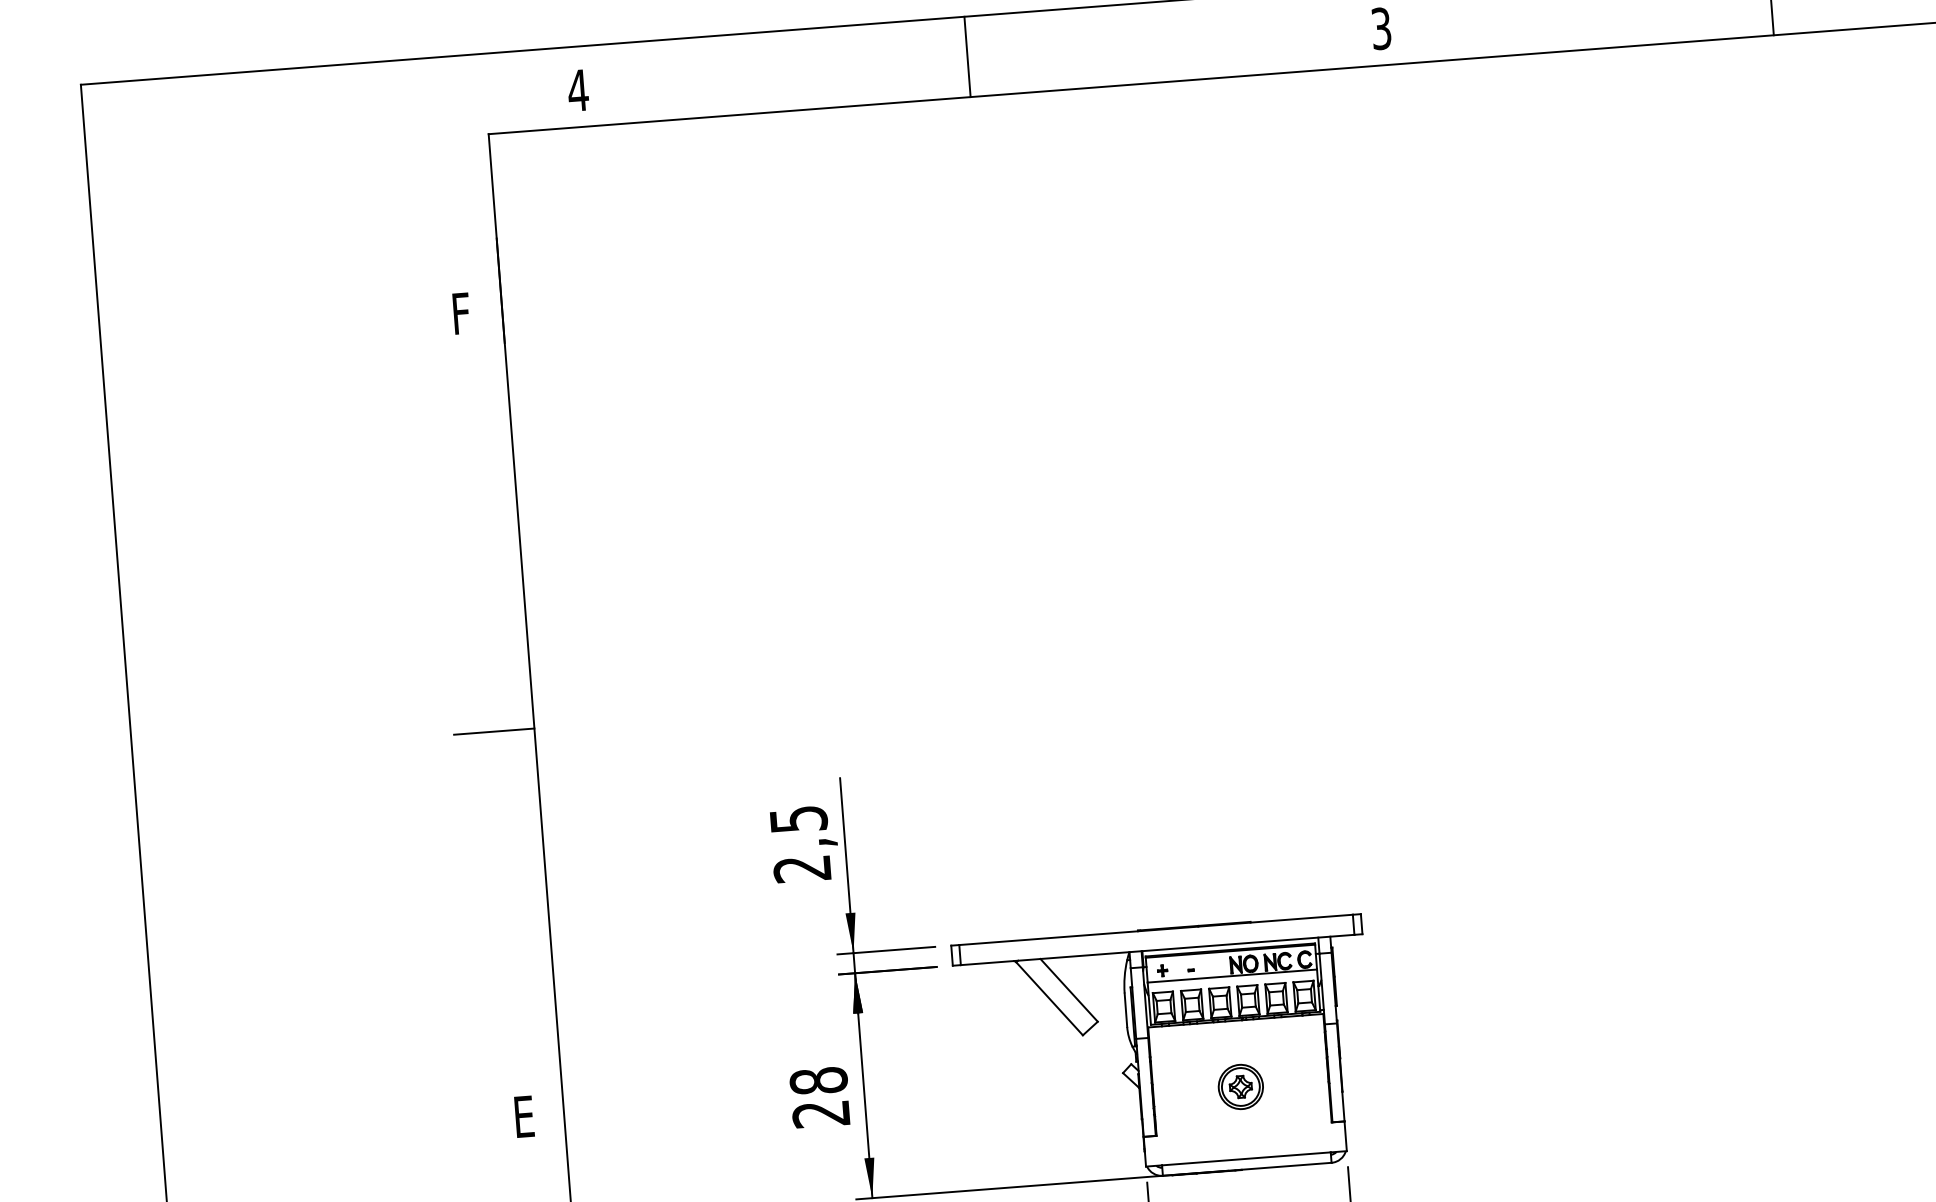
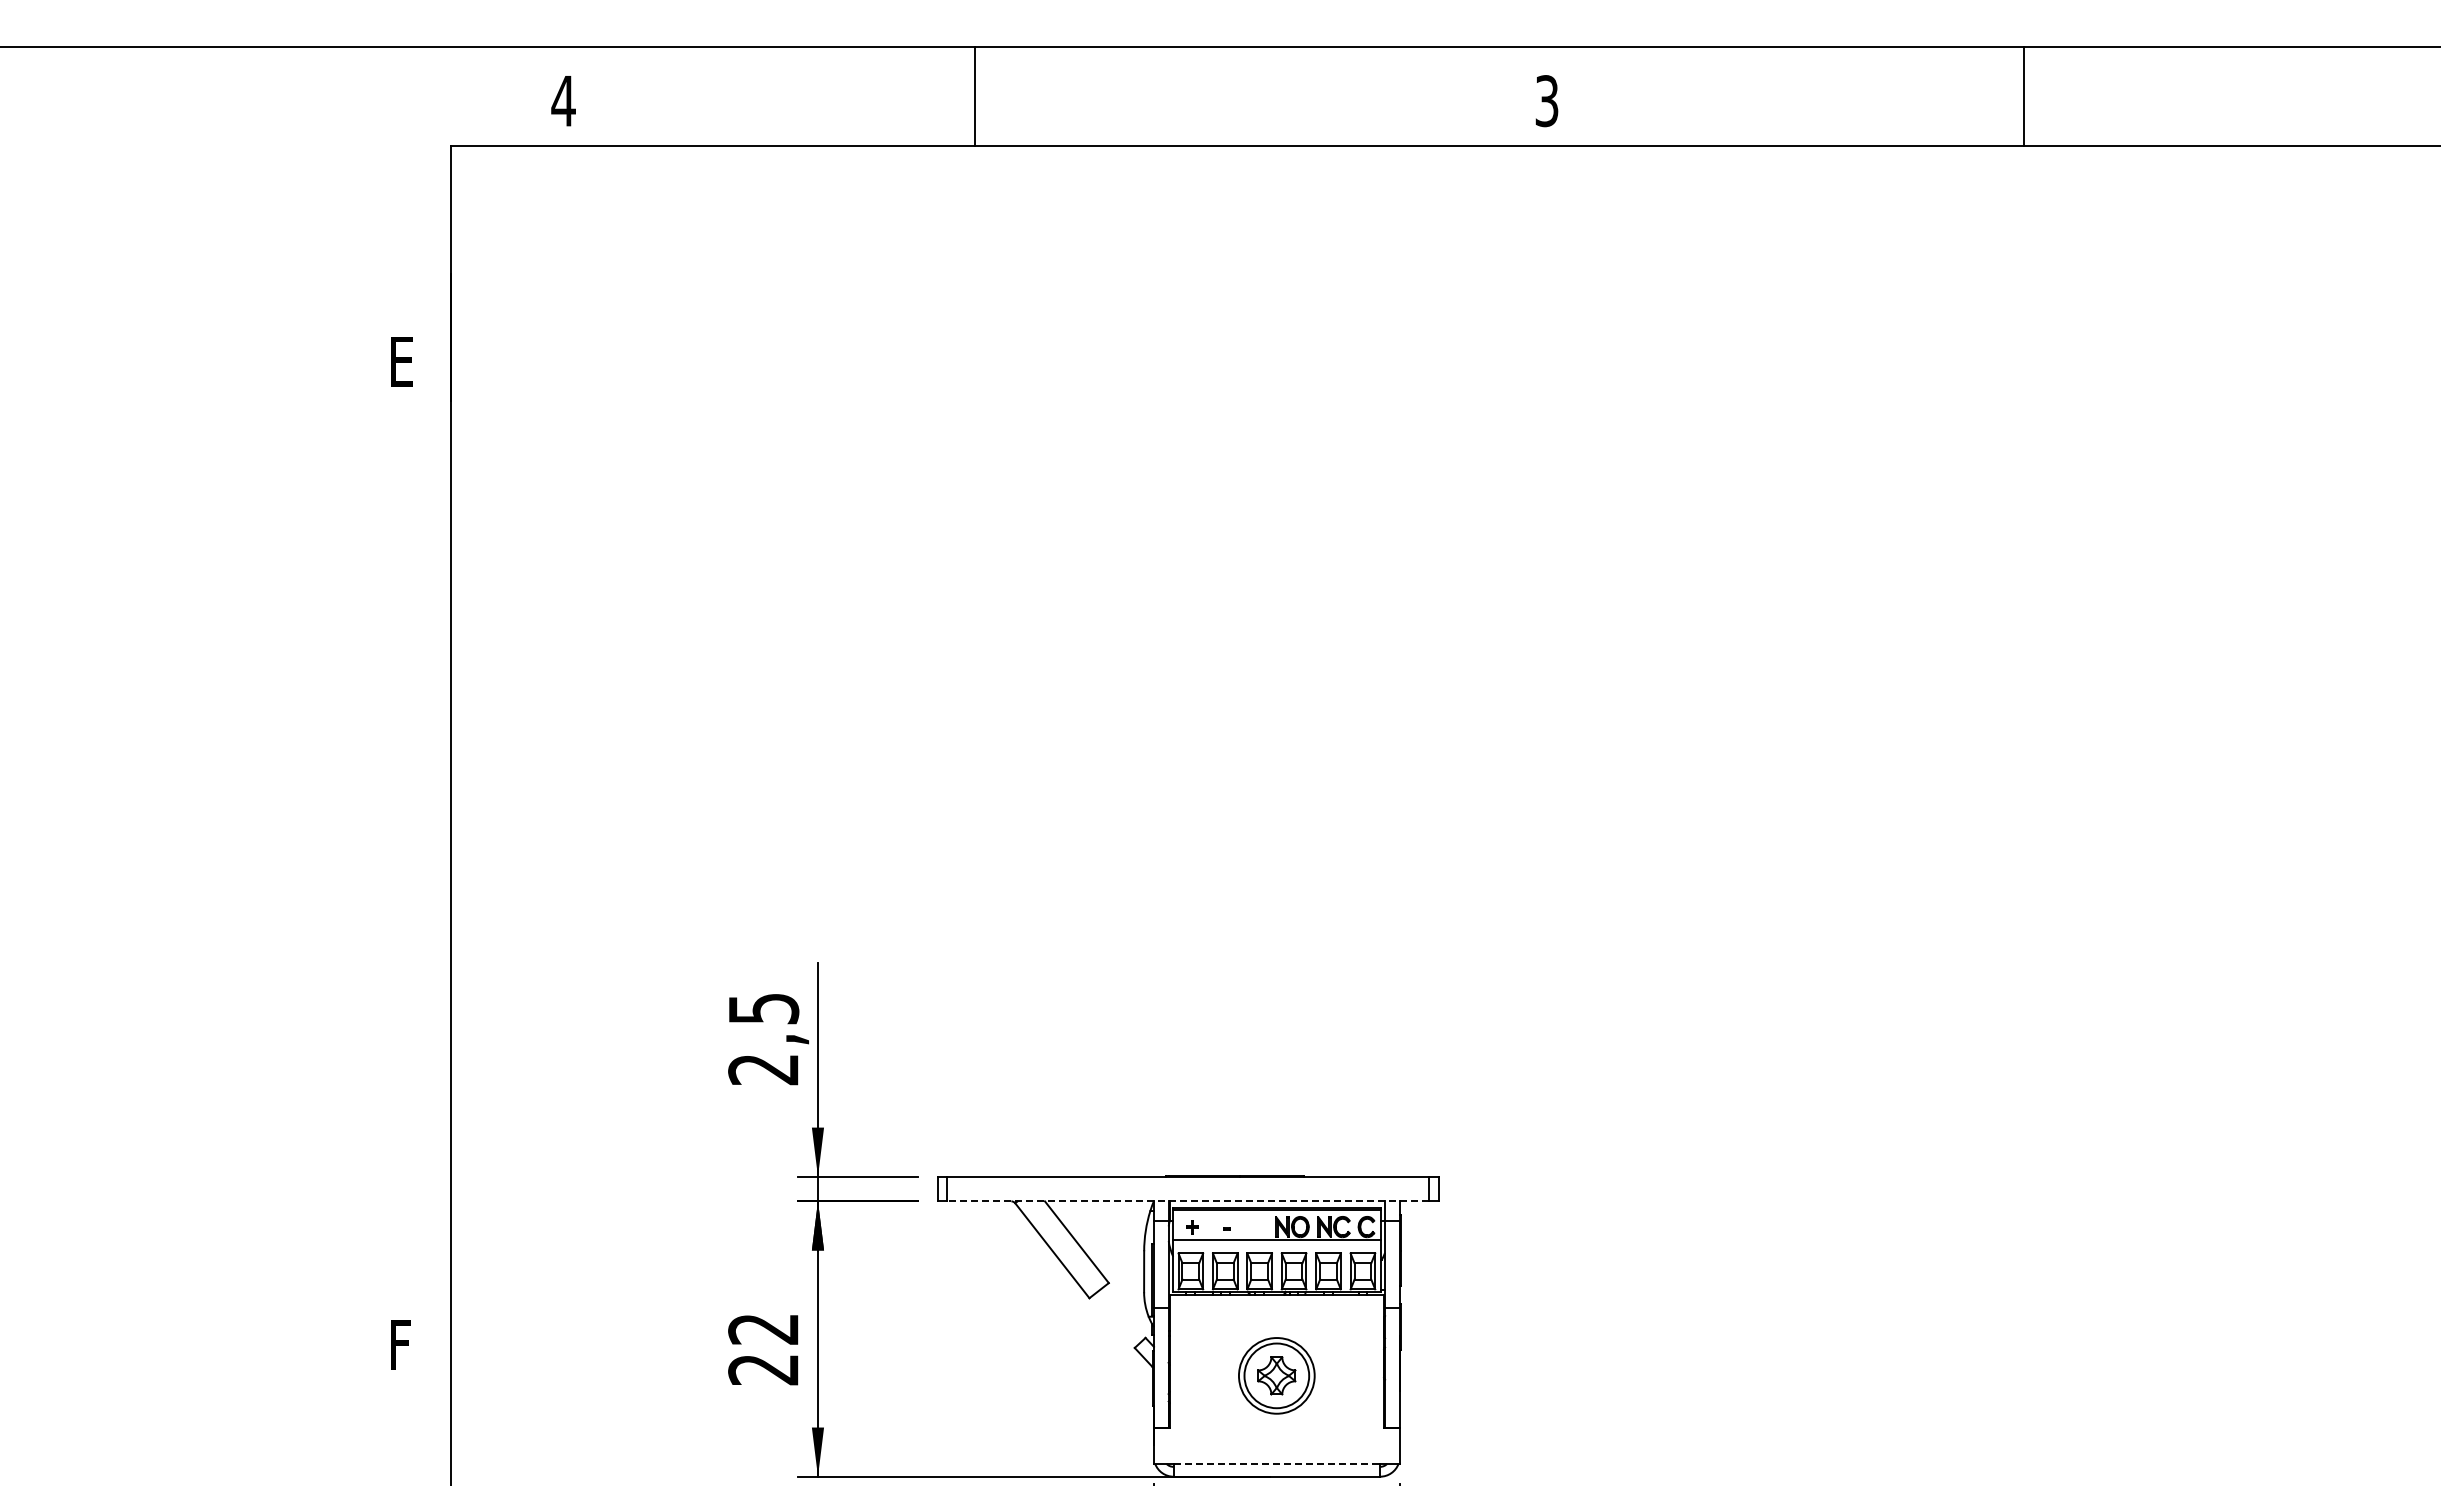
line: (967, 56) -> (974, 96), moved
text: (464, 313) -> (404, 361), F -> E
line: (494, 731) -> (401, 873), removed
line: (1157, 950) -> (1188, 1201), solid -> dashed
text: (818, 1081) -> (763, 1329), 28 -> 22
part: (1240, 1086) -> (1276, 1375), size x1.4
text: (526, 1116) -> (404, 1344), E -> F
line: (1246, 1158) -> (1277, 1463), solid -> dashed

